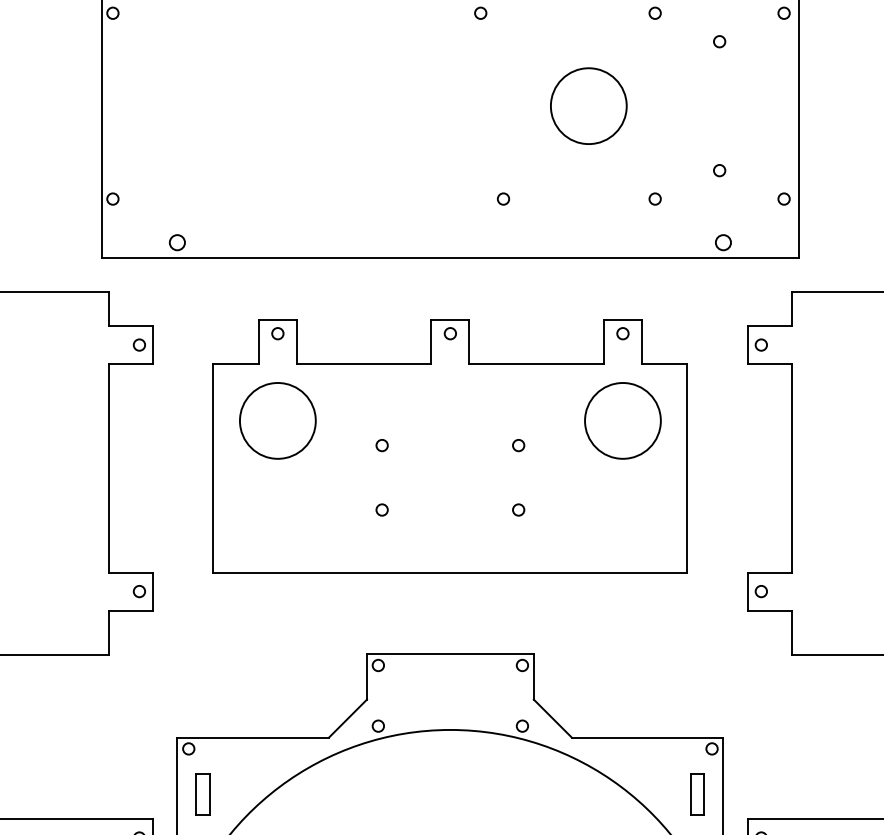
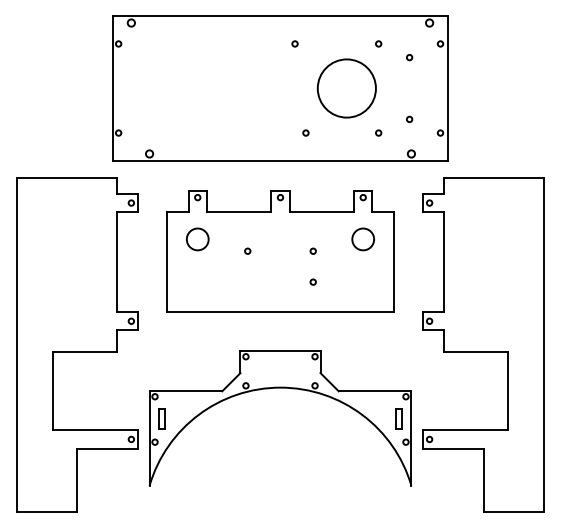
circle: (588, 106) -> (346, 88), size x1.6
circle: (277, 421) -> (197, 239), size x0.6
circle: (623, 421) -> (363, 239), size x0.6
circle: (381, 508) -> (247, 281), removed

